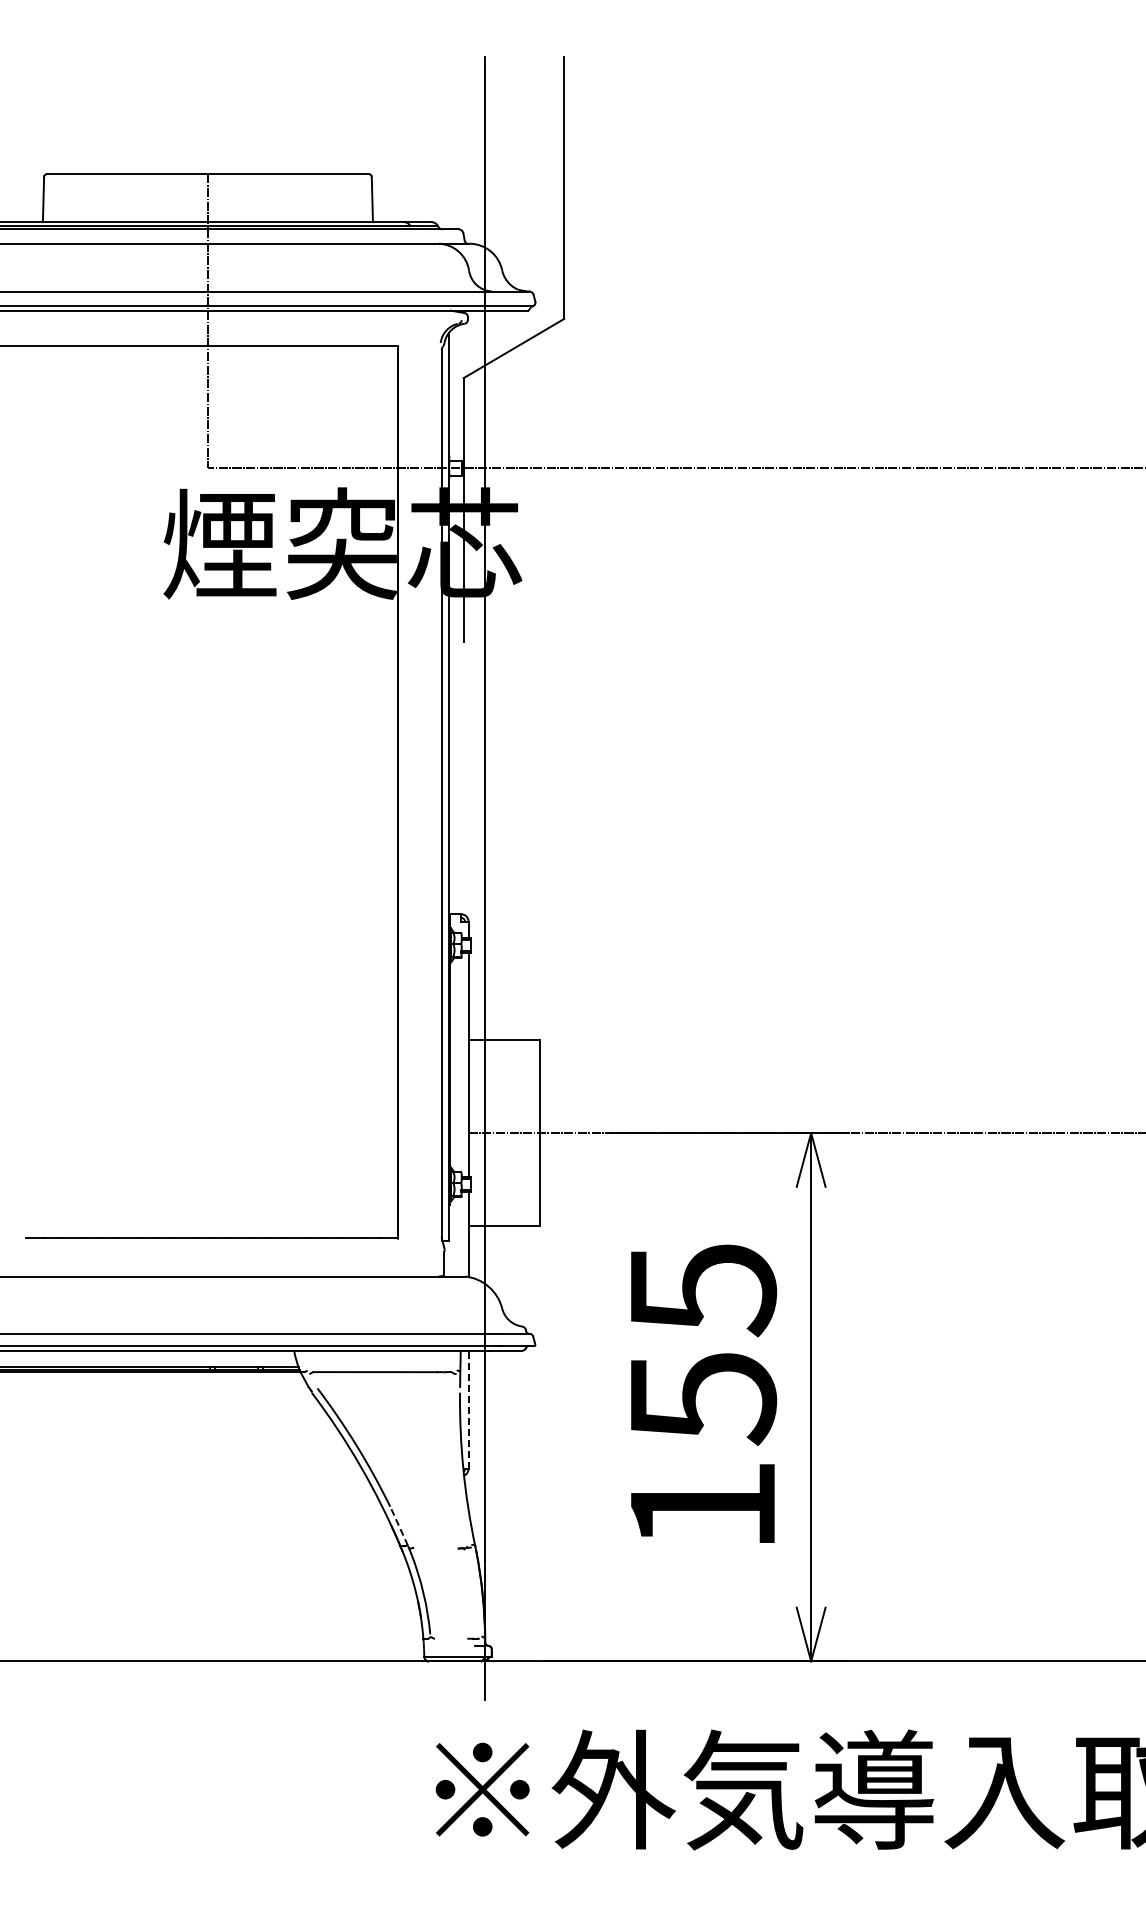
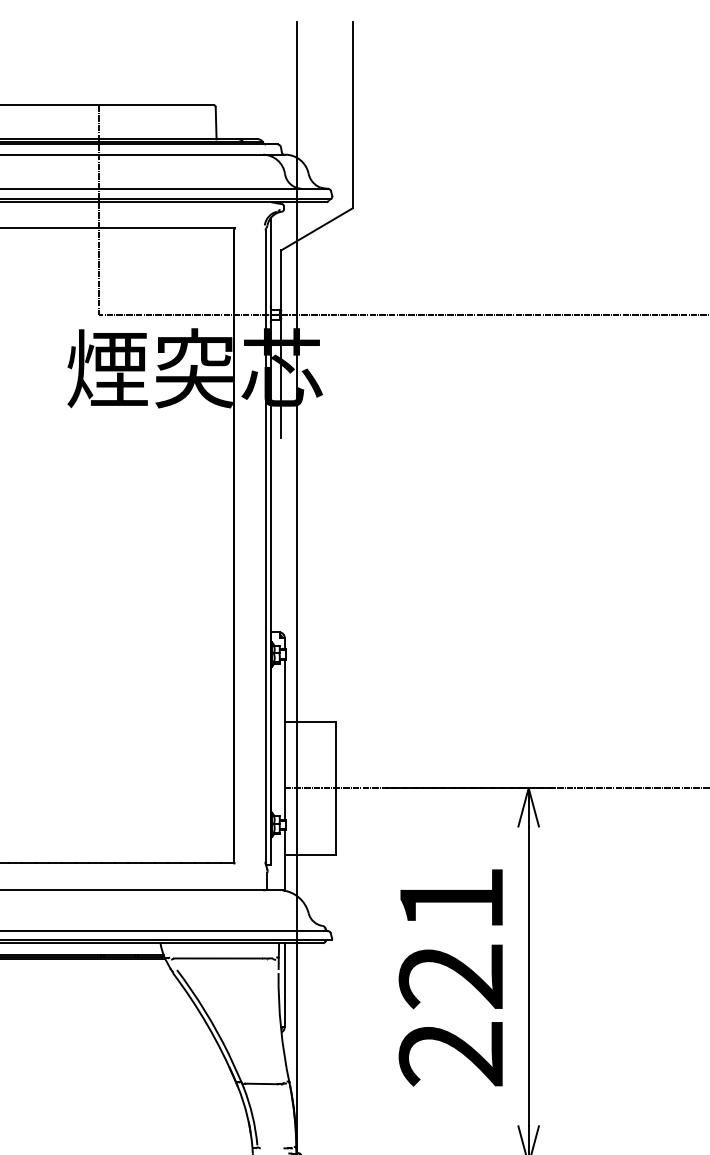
text: (702, 1398) -> (451, 977), 155 -> 221
line: (468, 1409) -> (284, 985), dashed -> solid
line: (398, 1525) -> (234, 1067), dashed -> solid
line: (435, 1547) -> (261, 1083), added

